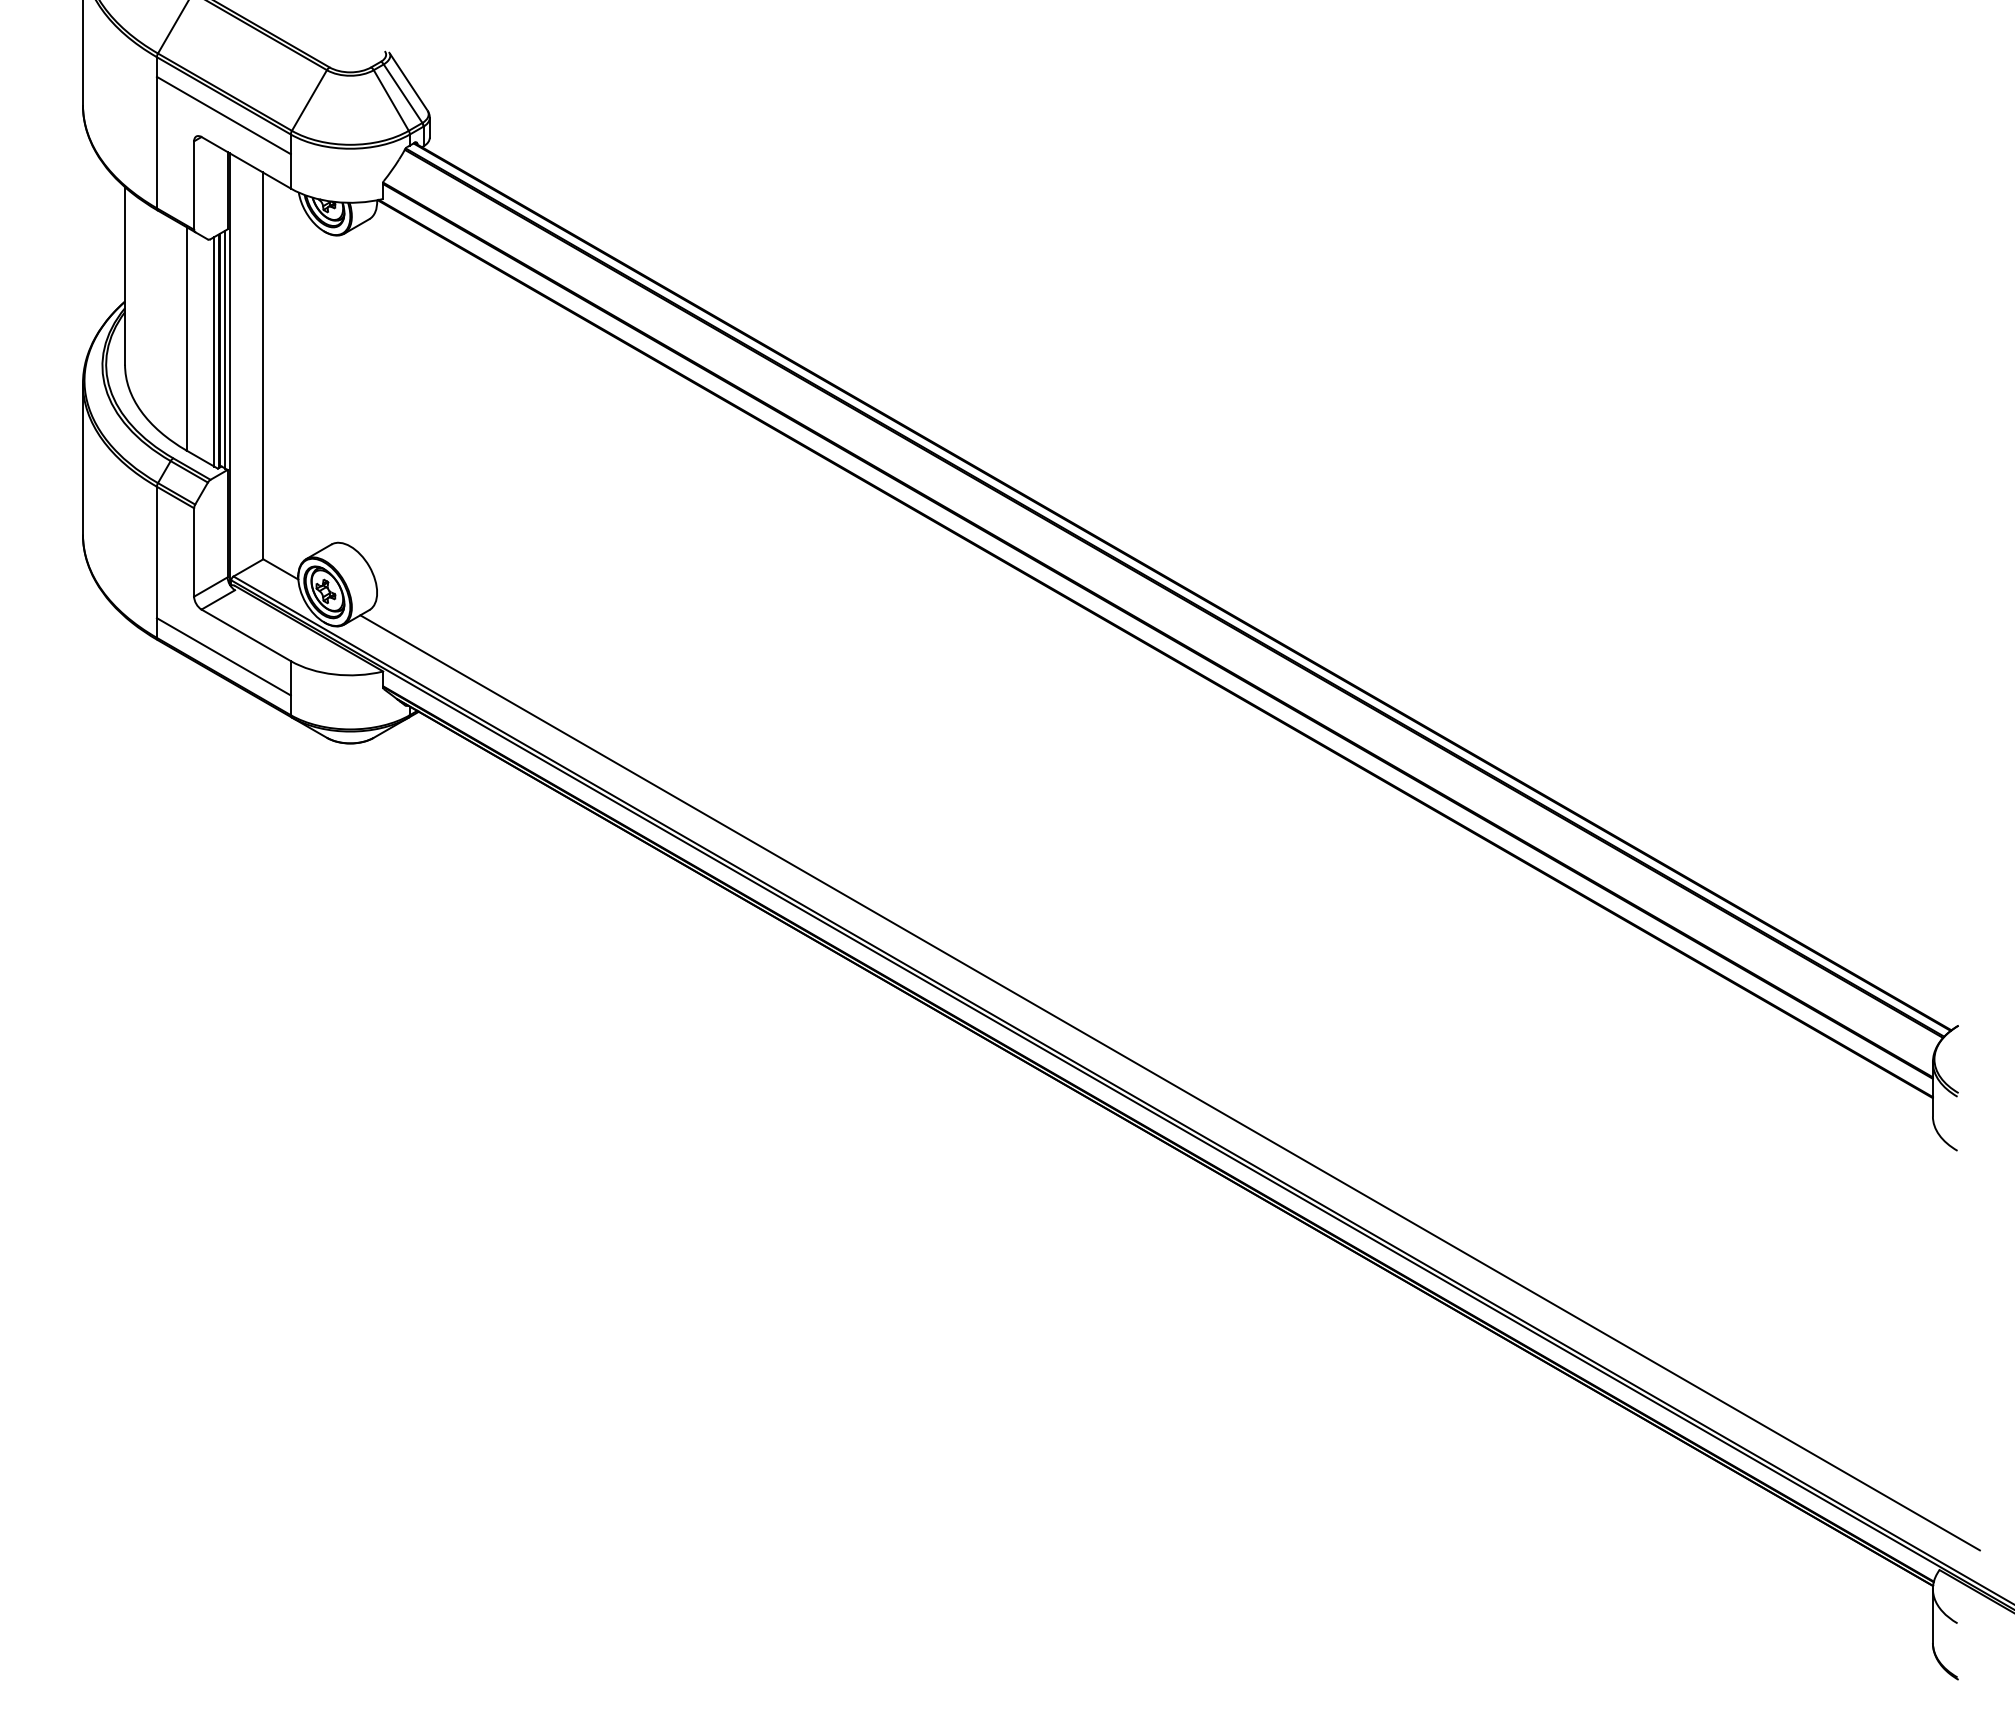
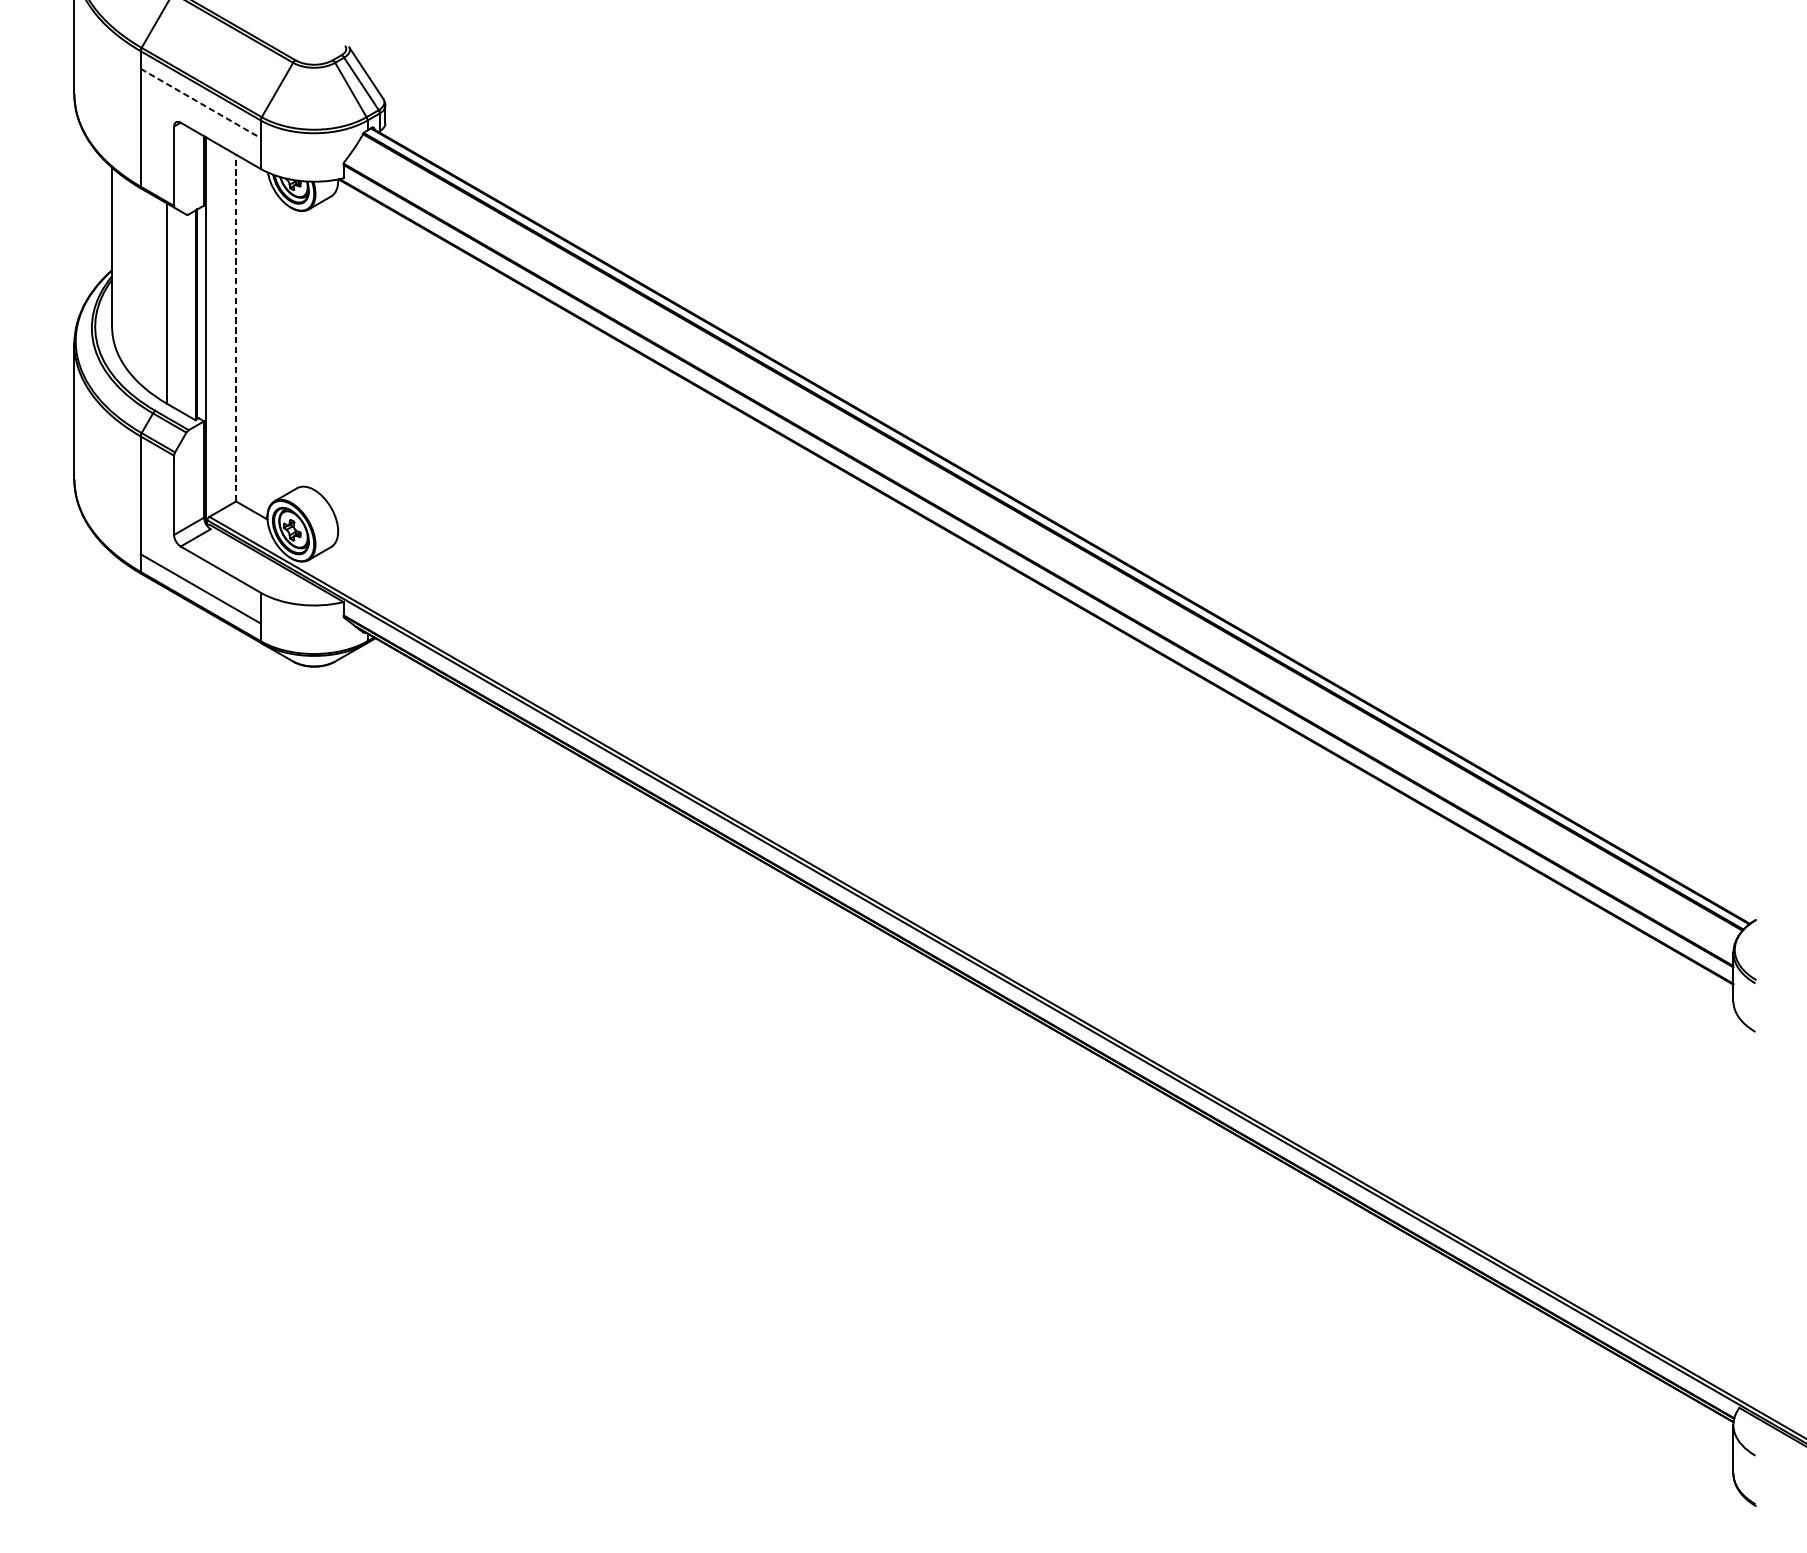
line: (224, 115) -> (201, 103), solid -> dashed
line: (225, 349) -> (202, 313), removed
line: (214, 351) -> (192, 315), removed
line: (262, 365) -> (235, 327), solid -> dashed
line: (1169, 1082) -> (1048, 970), removed

